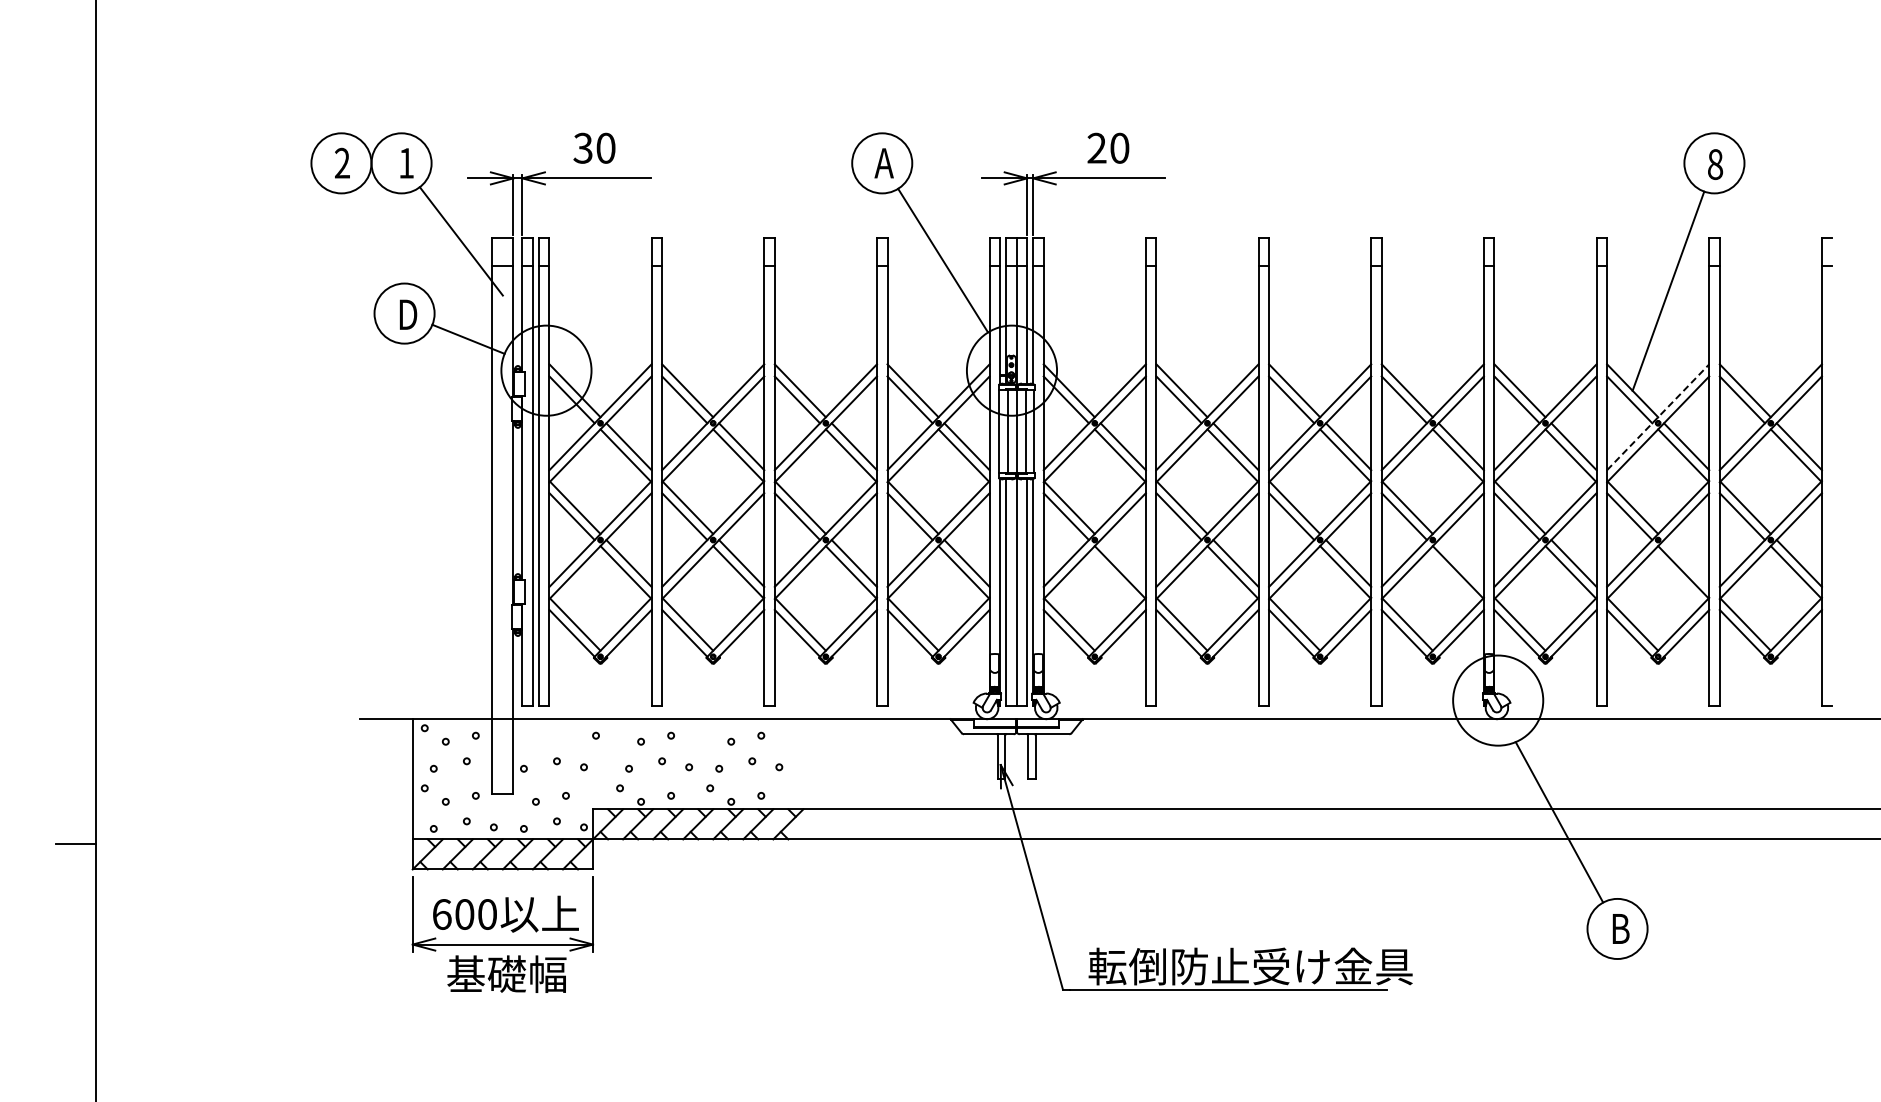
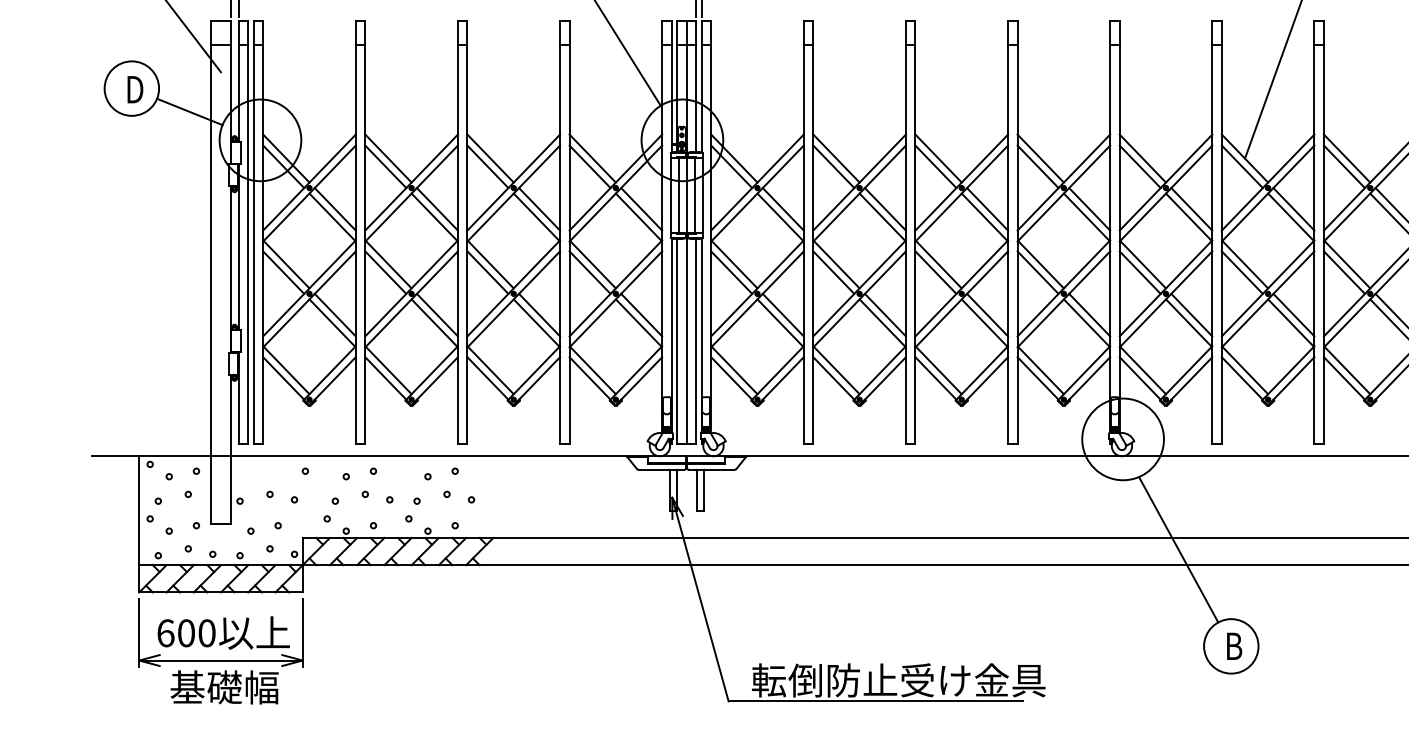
line: (1658, 417) -> (1268, 182), dashed -> solid
line: (1122, 563) -> (782, 315), added
line: (1460, 563) -> (1088, 315), added
line: (1686, 563) -> (1293, 315), added

